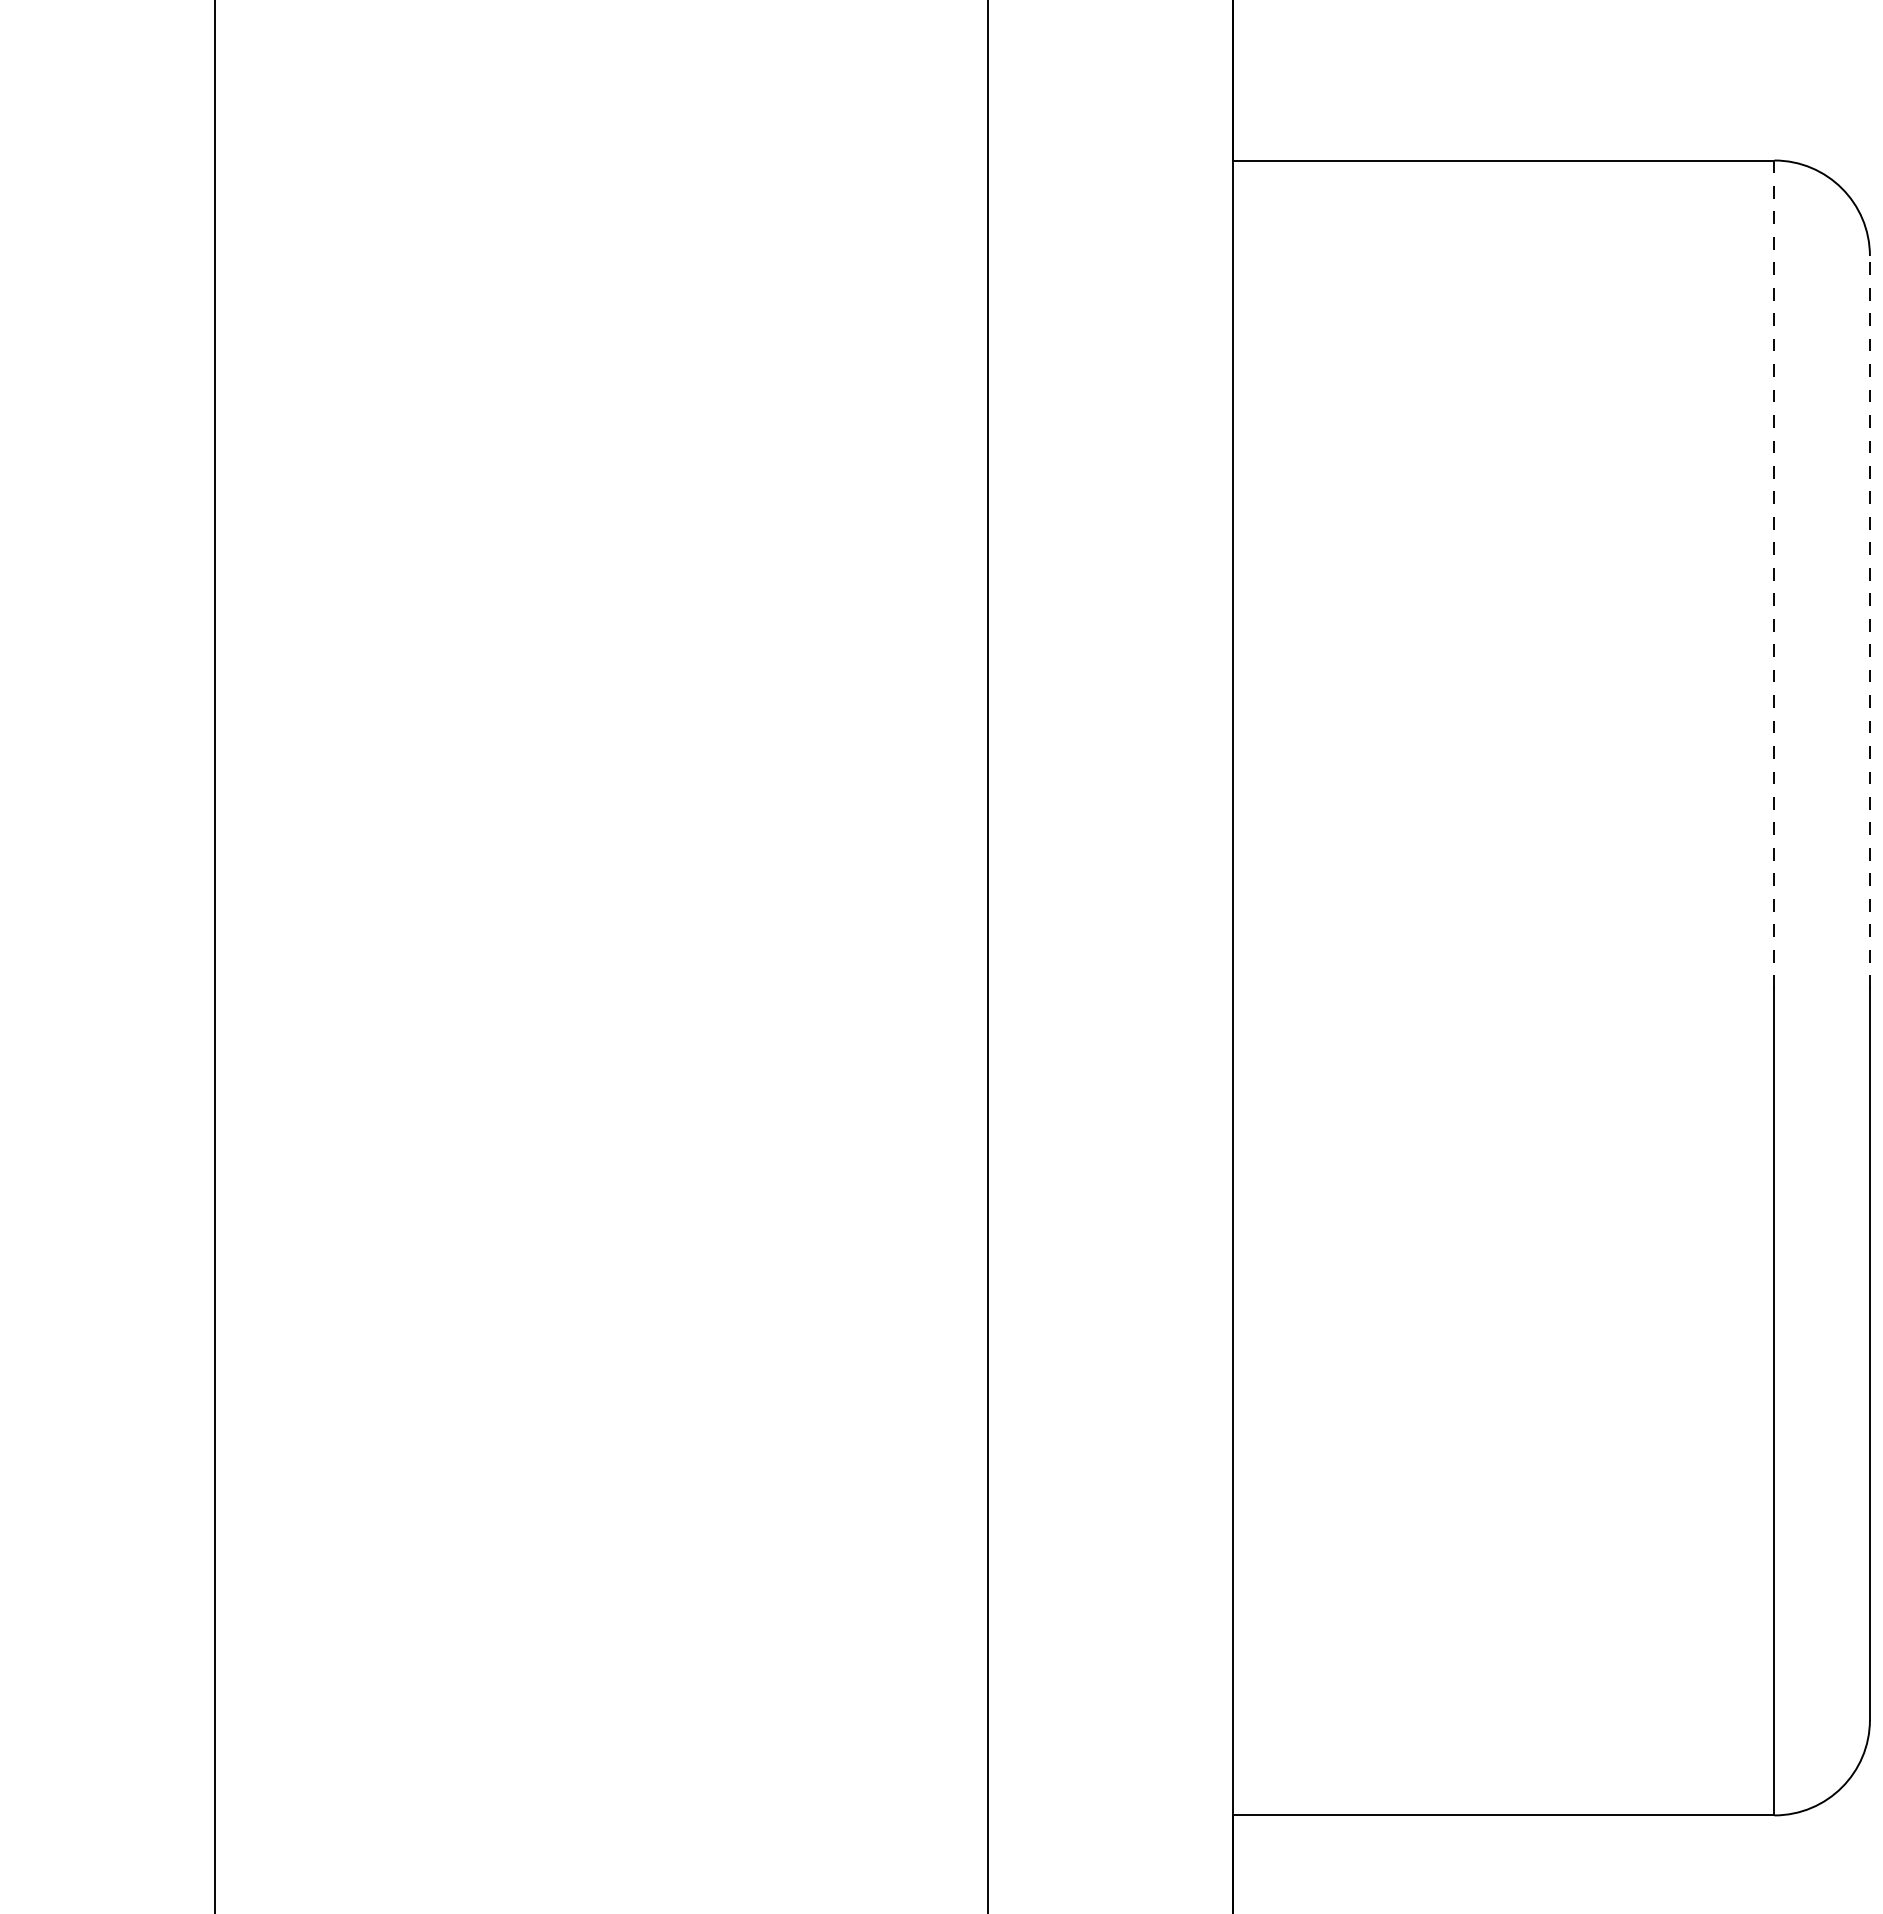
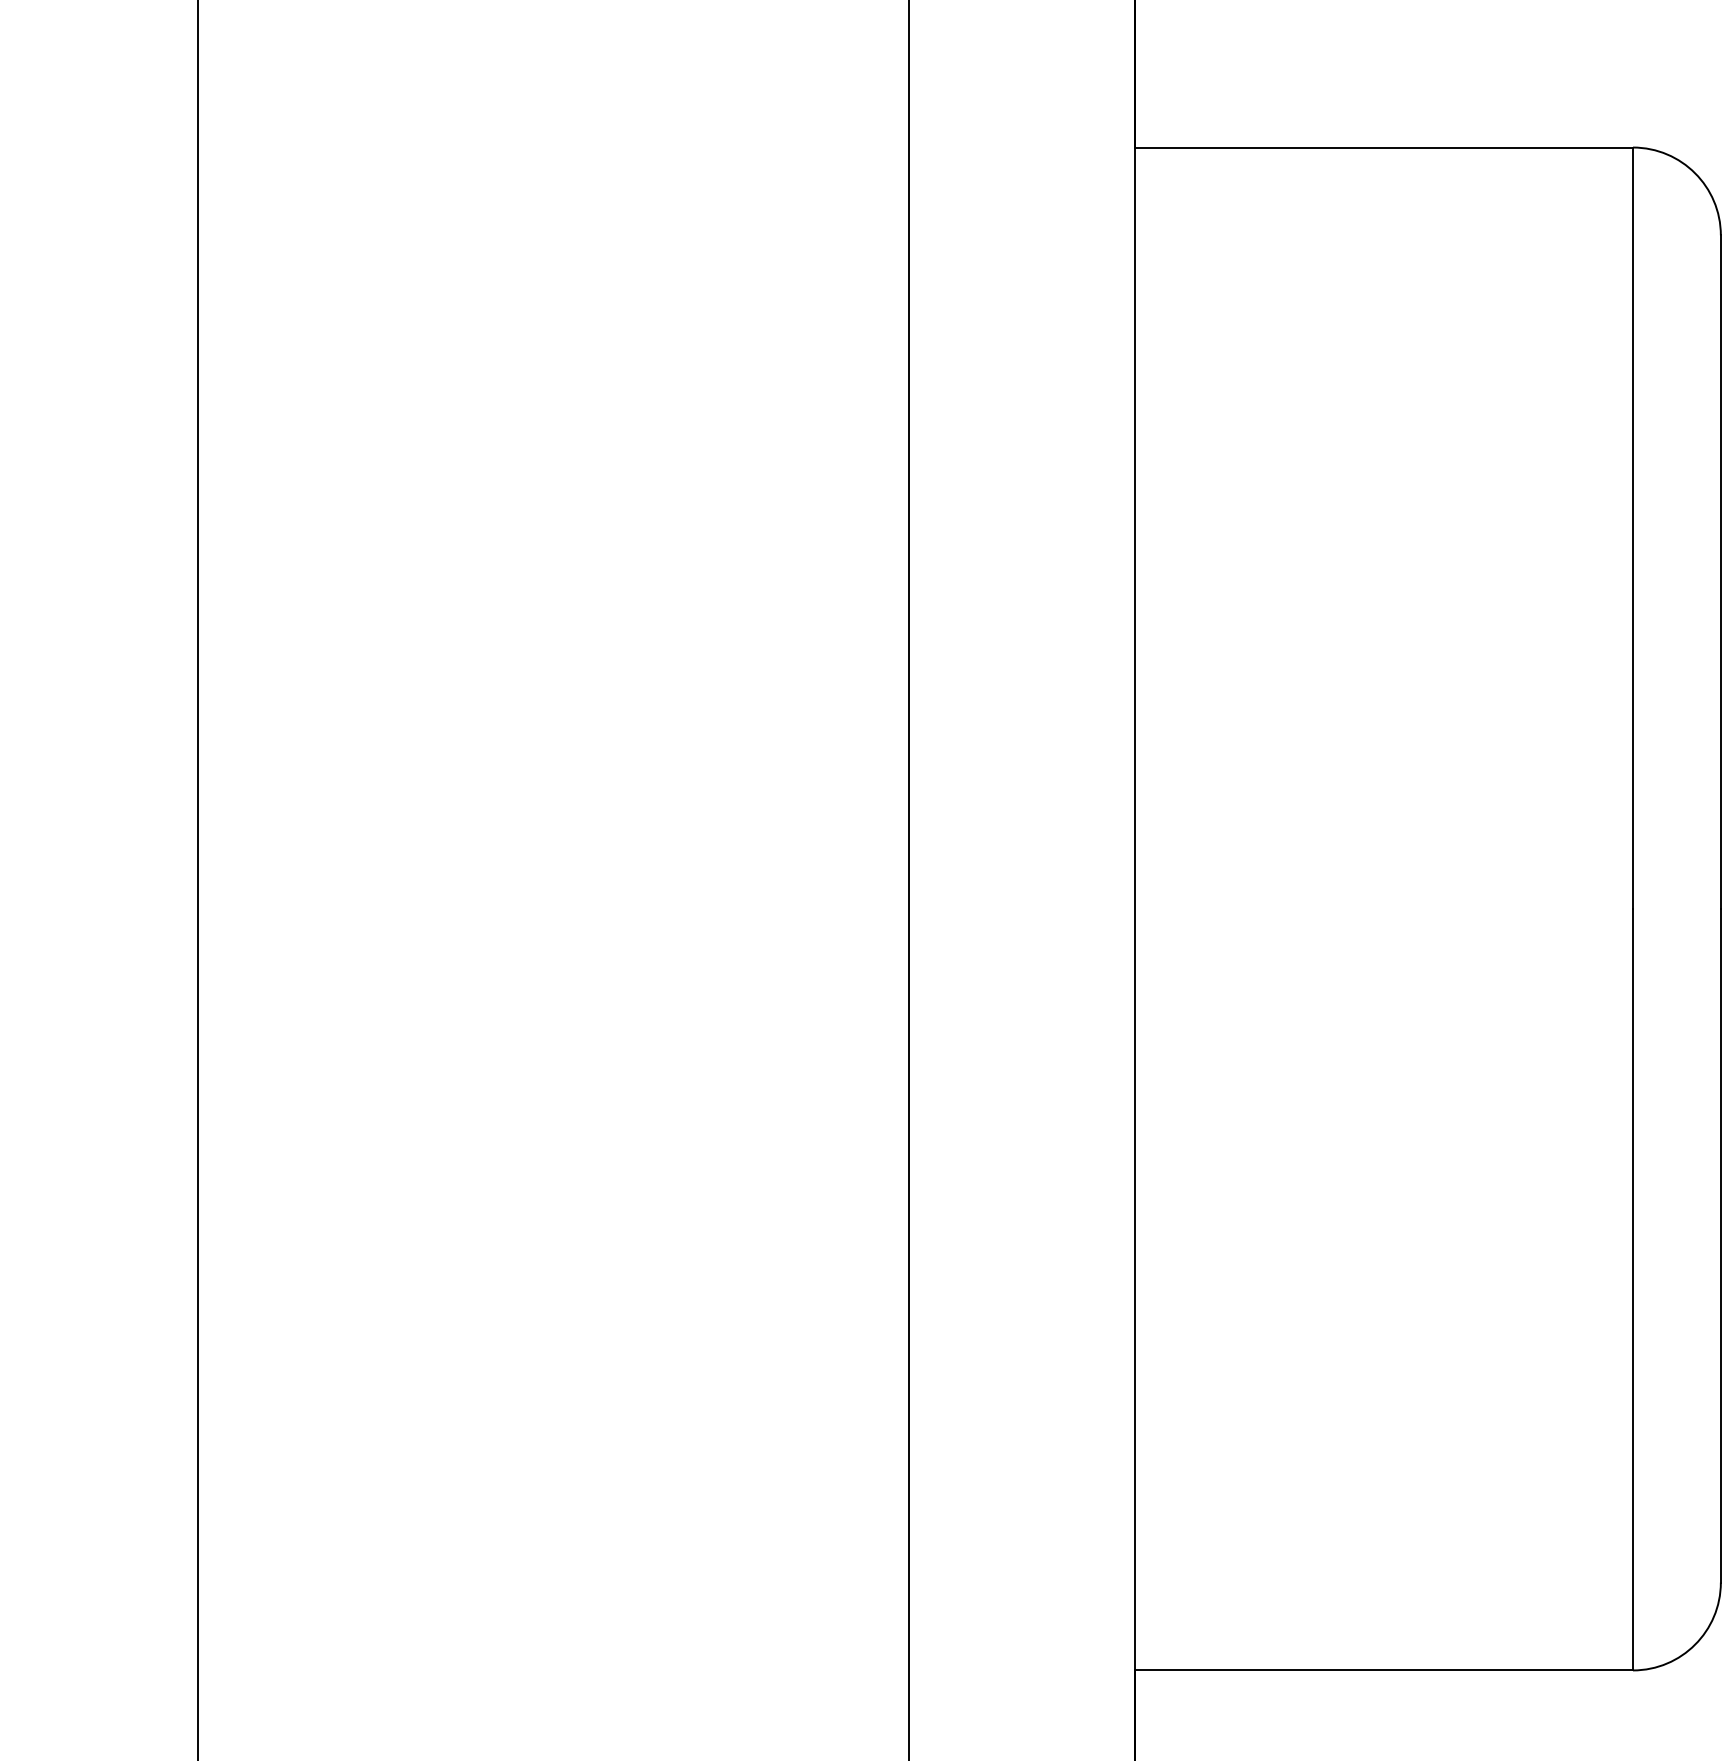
line: (1774, 574) -> (1633, 528), dashed -> solid
line: (1869, 622) -> (1720, 572), dashed -> solid

